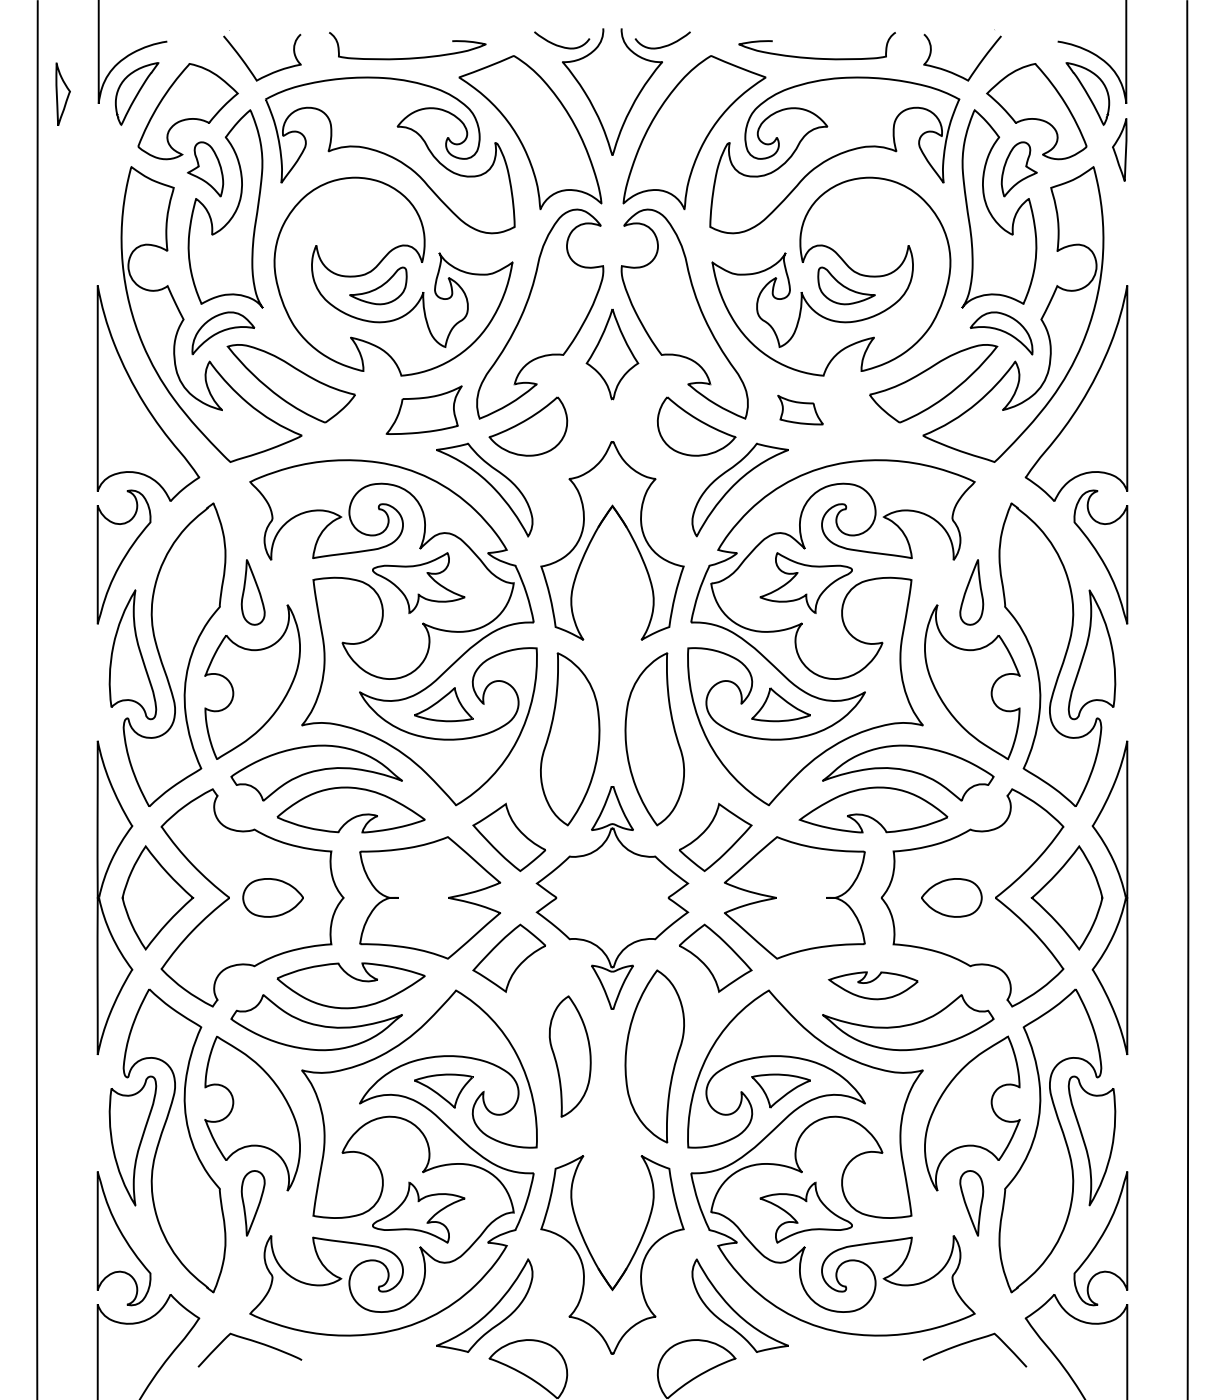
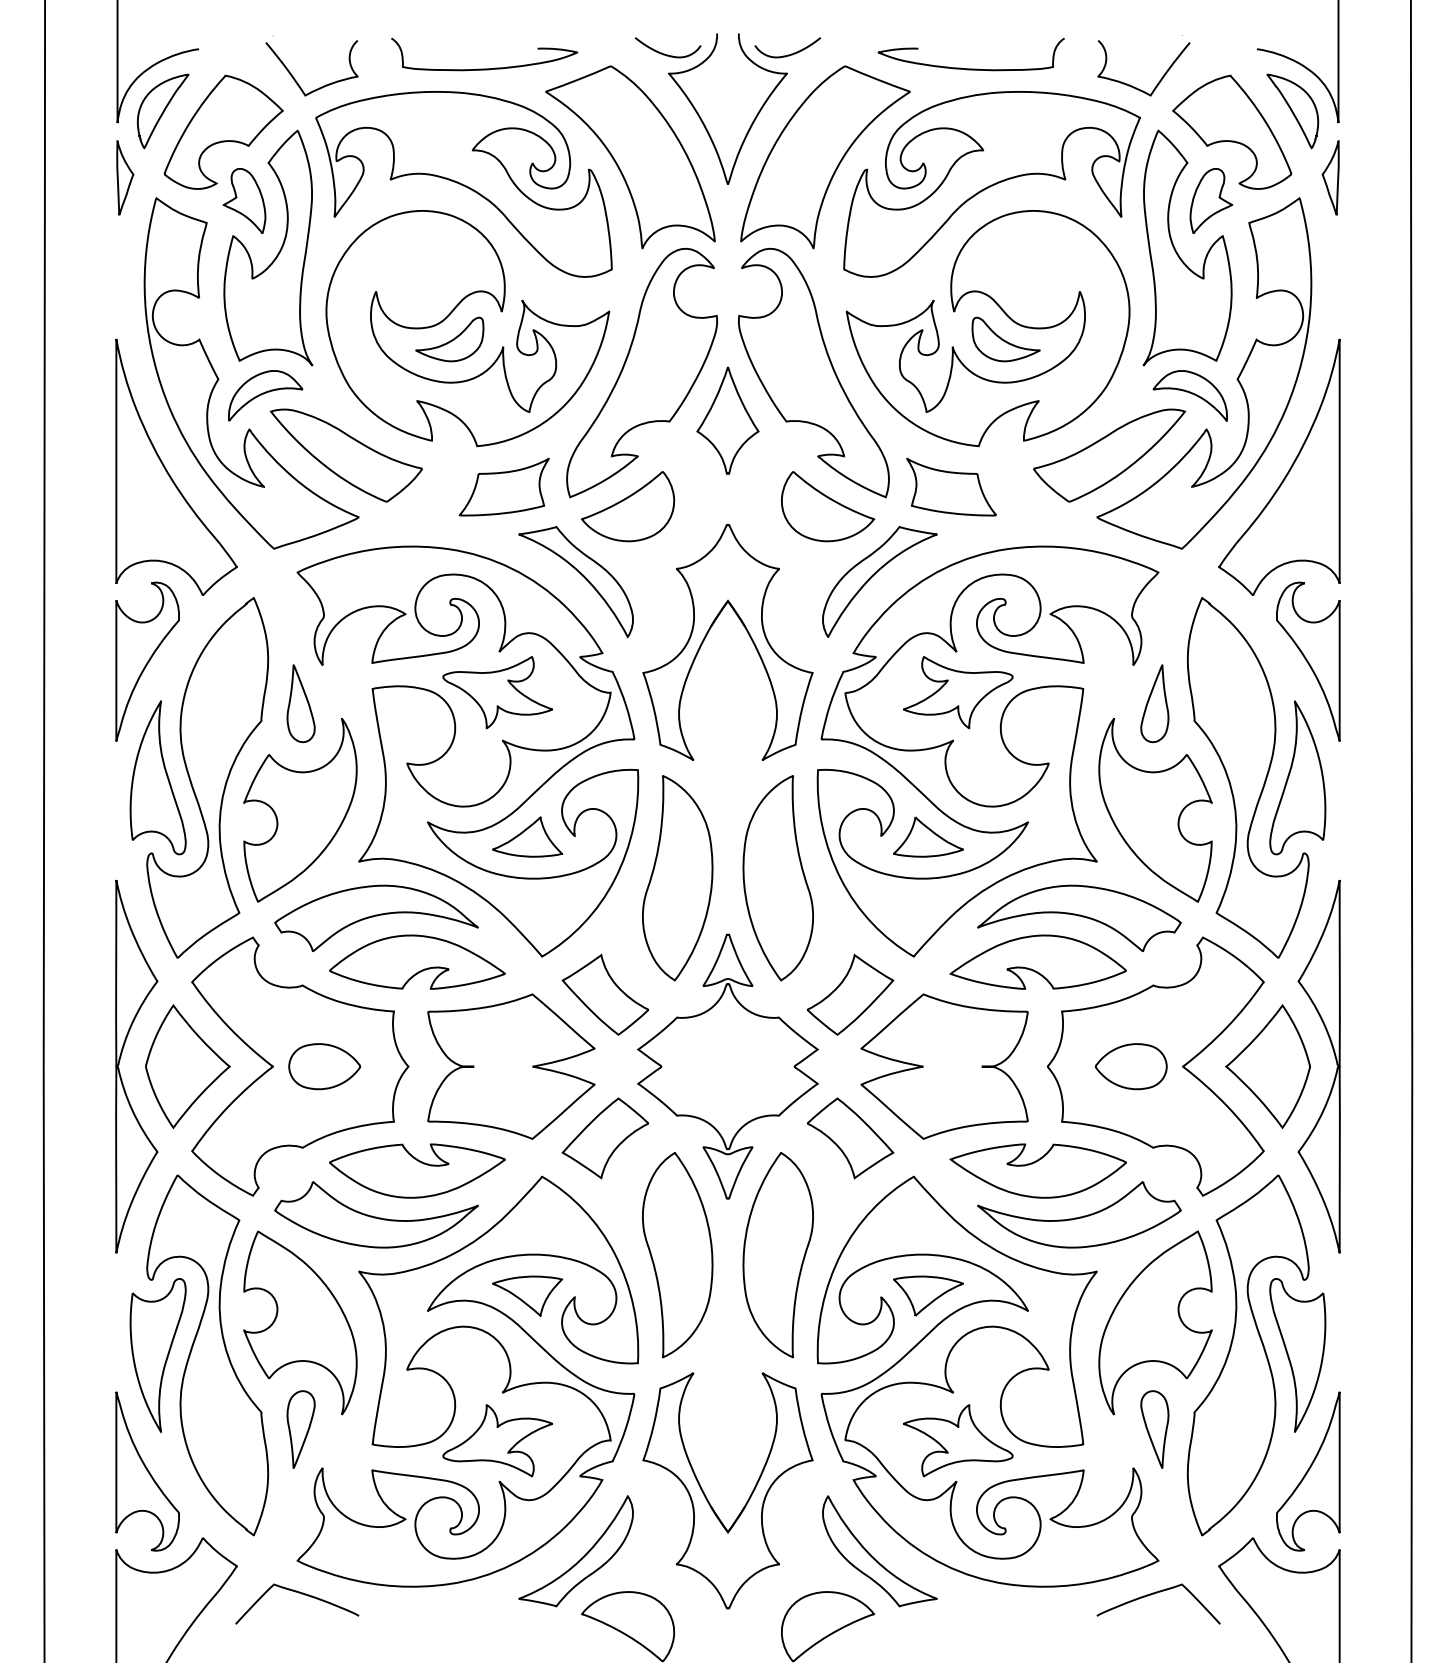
part: (63, 94) -> (125, 177), moved
part: (800, 409) -> (951, 486), size x1.67
part: (872, 985) -> (1037, 1170), size x1.67
part: (569, 1056) -> (677, 1255), size x1.43

